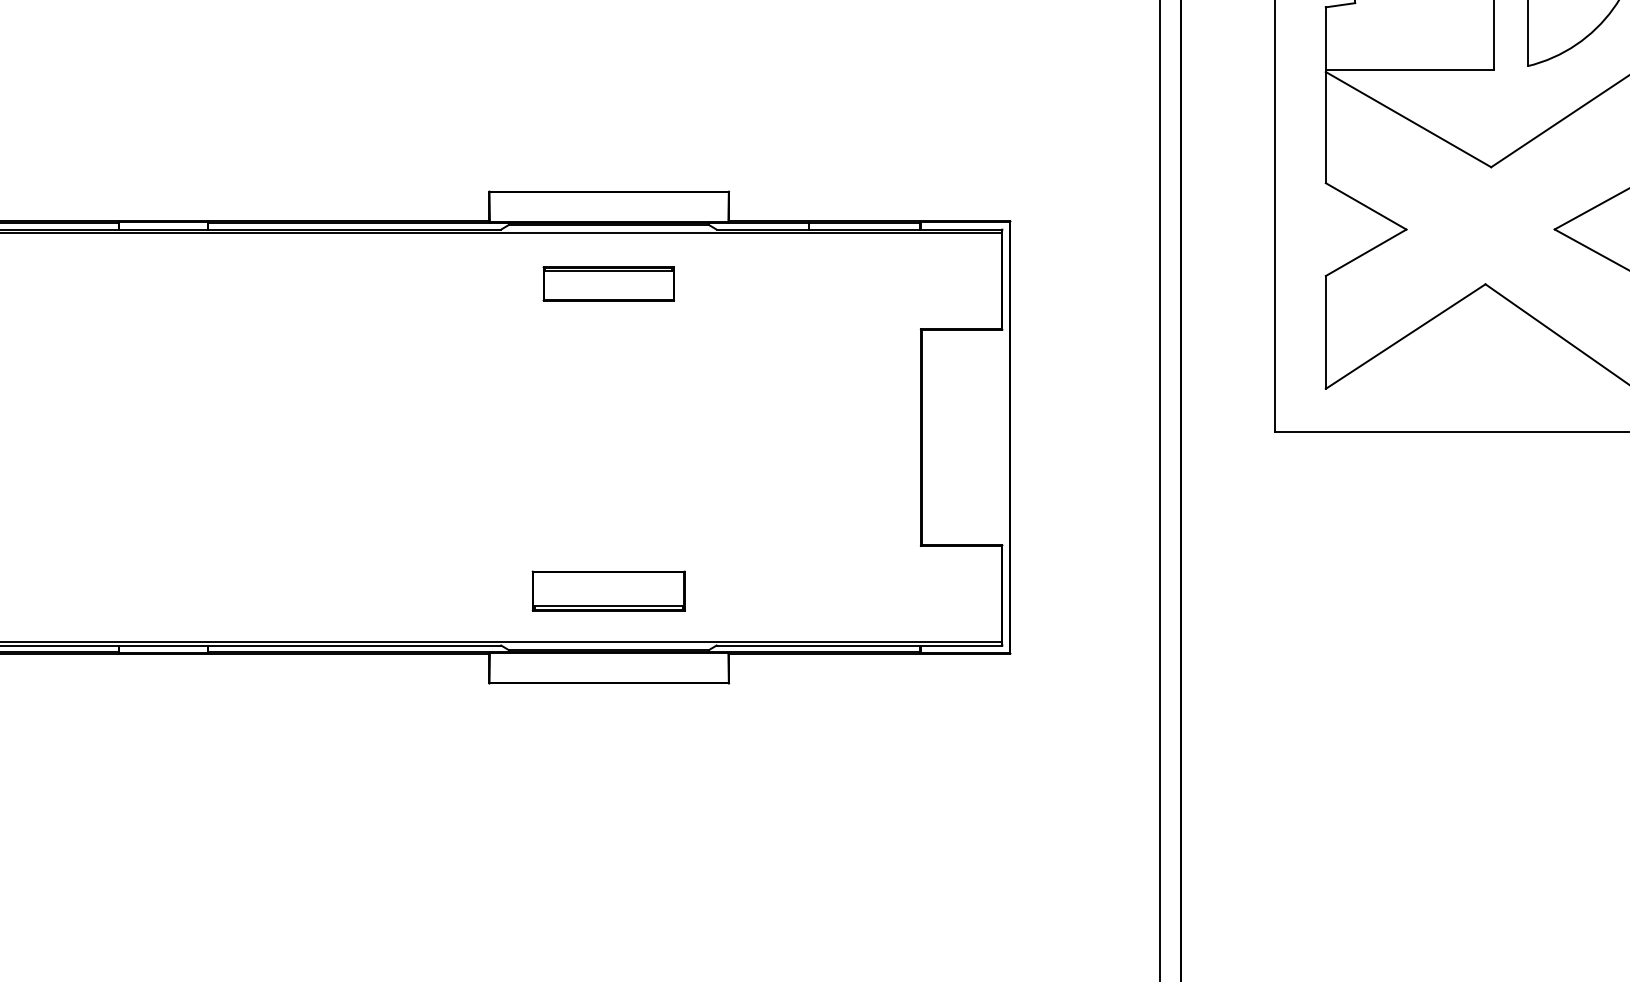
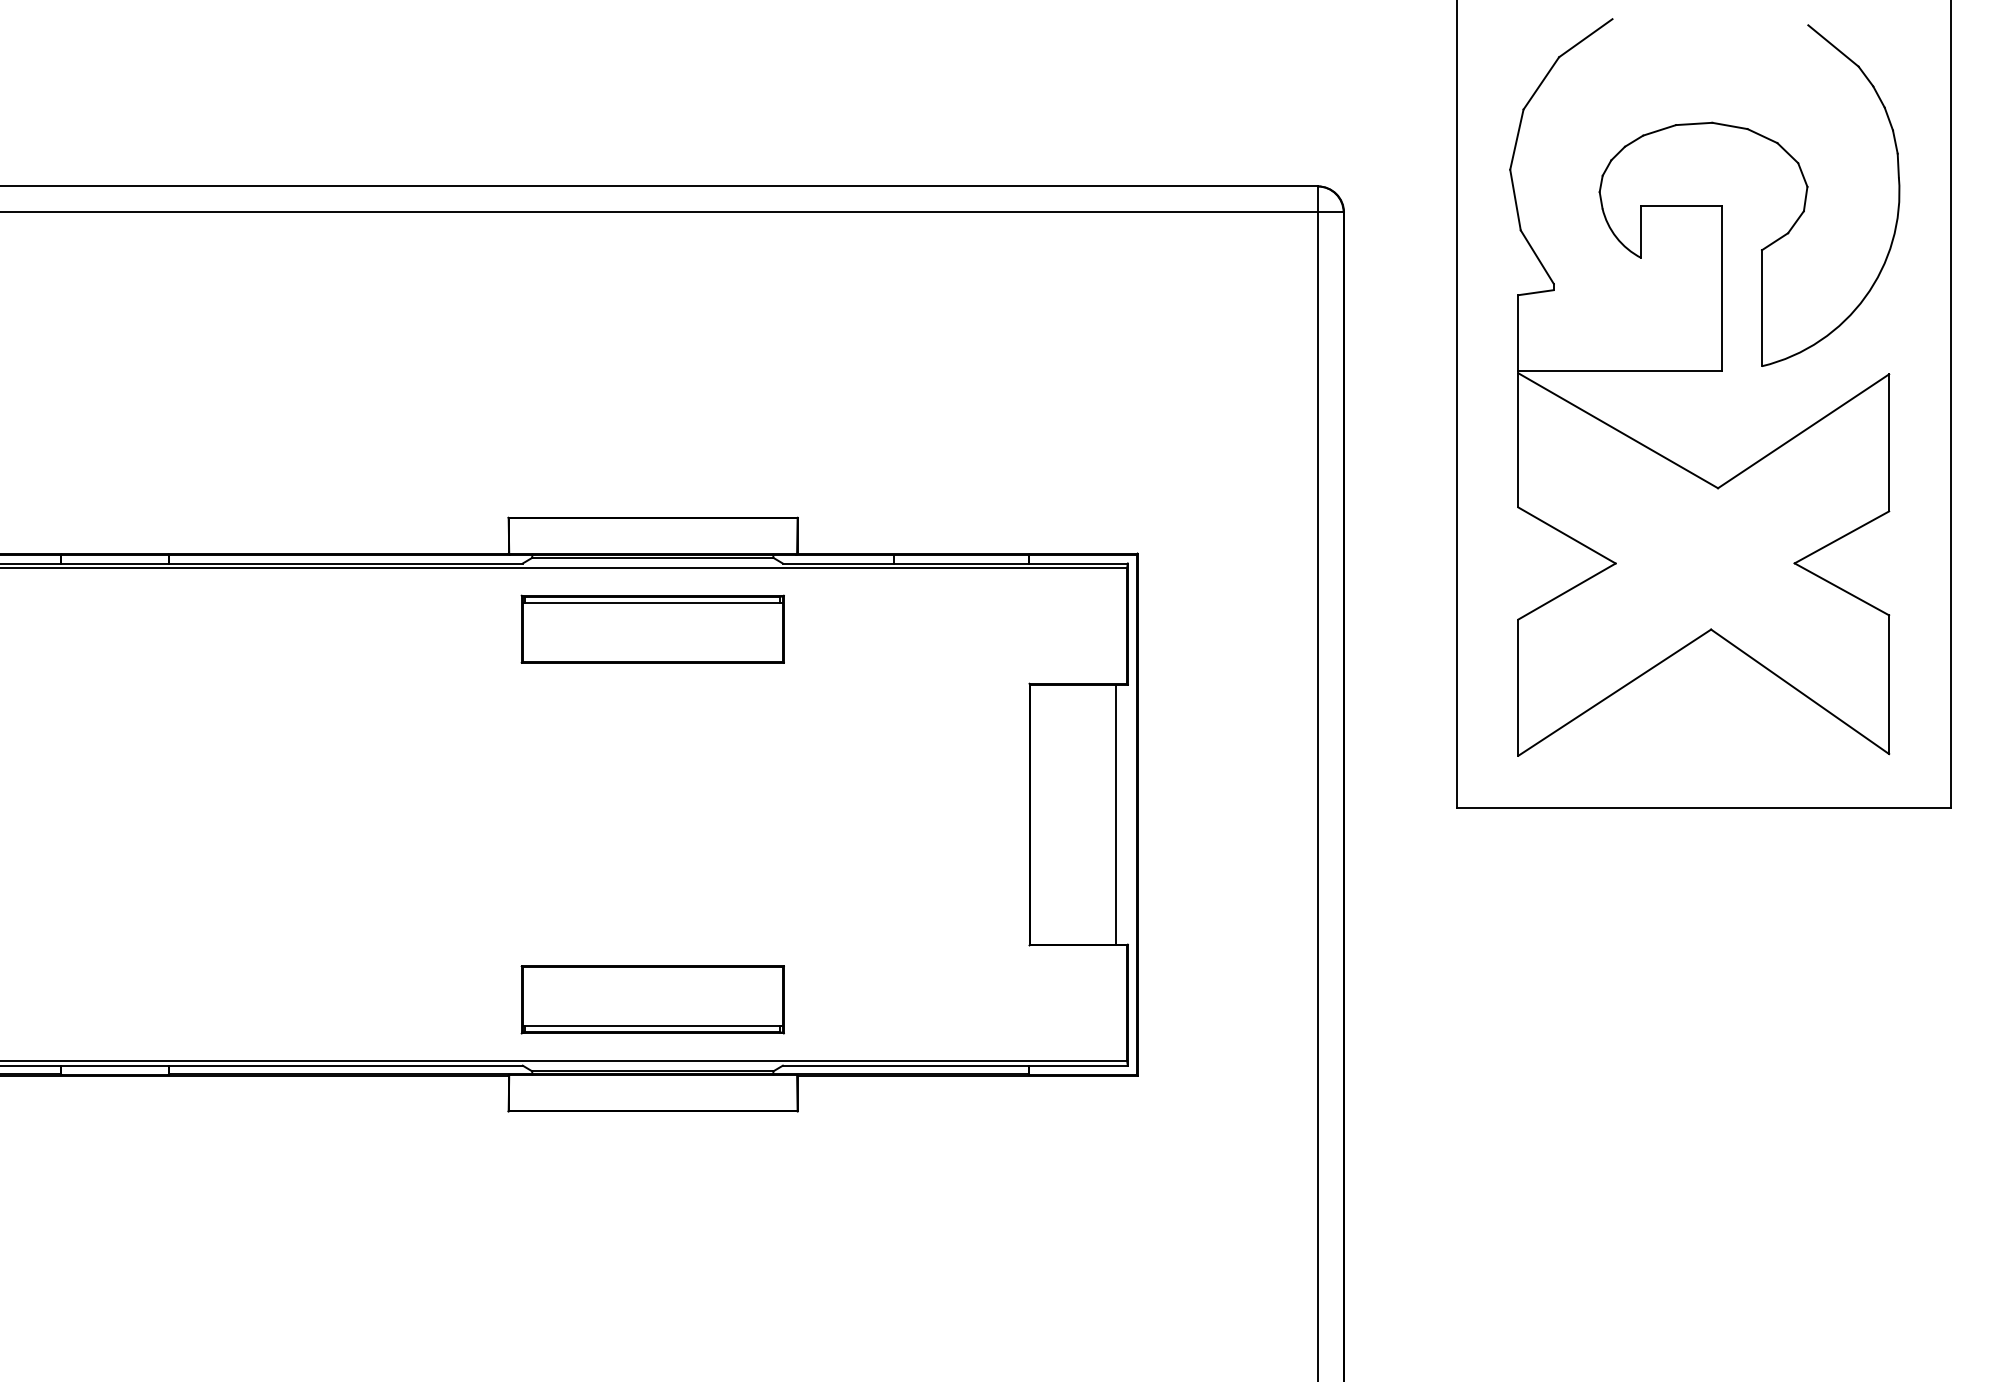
part: (608, 283) -> (652, 628), size x1.67
line: (992, 437) -> (1116, 814), added
part: (608, 590) -> (652, 999), size x1.43

